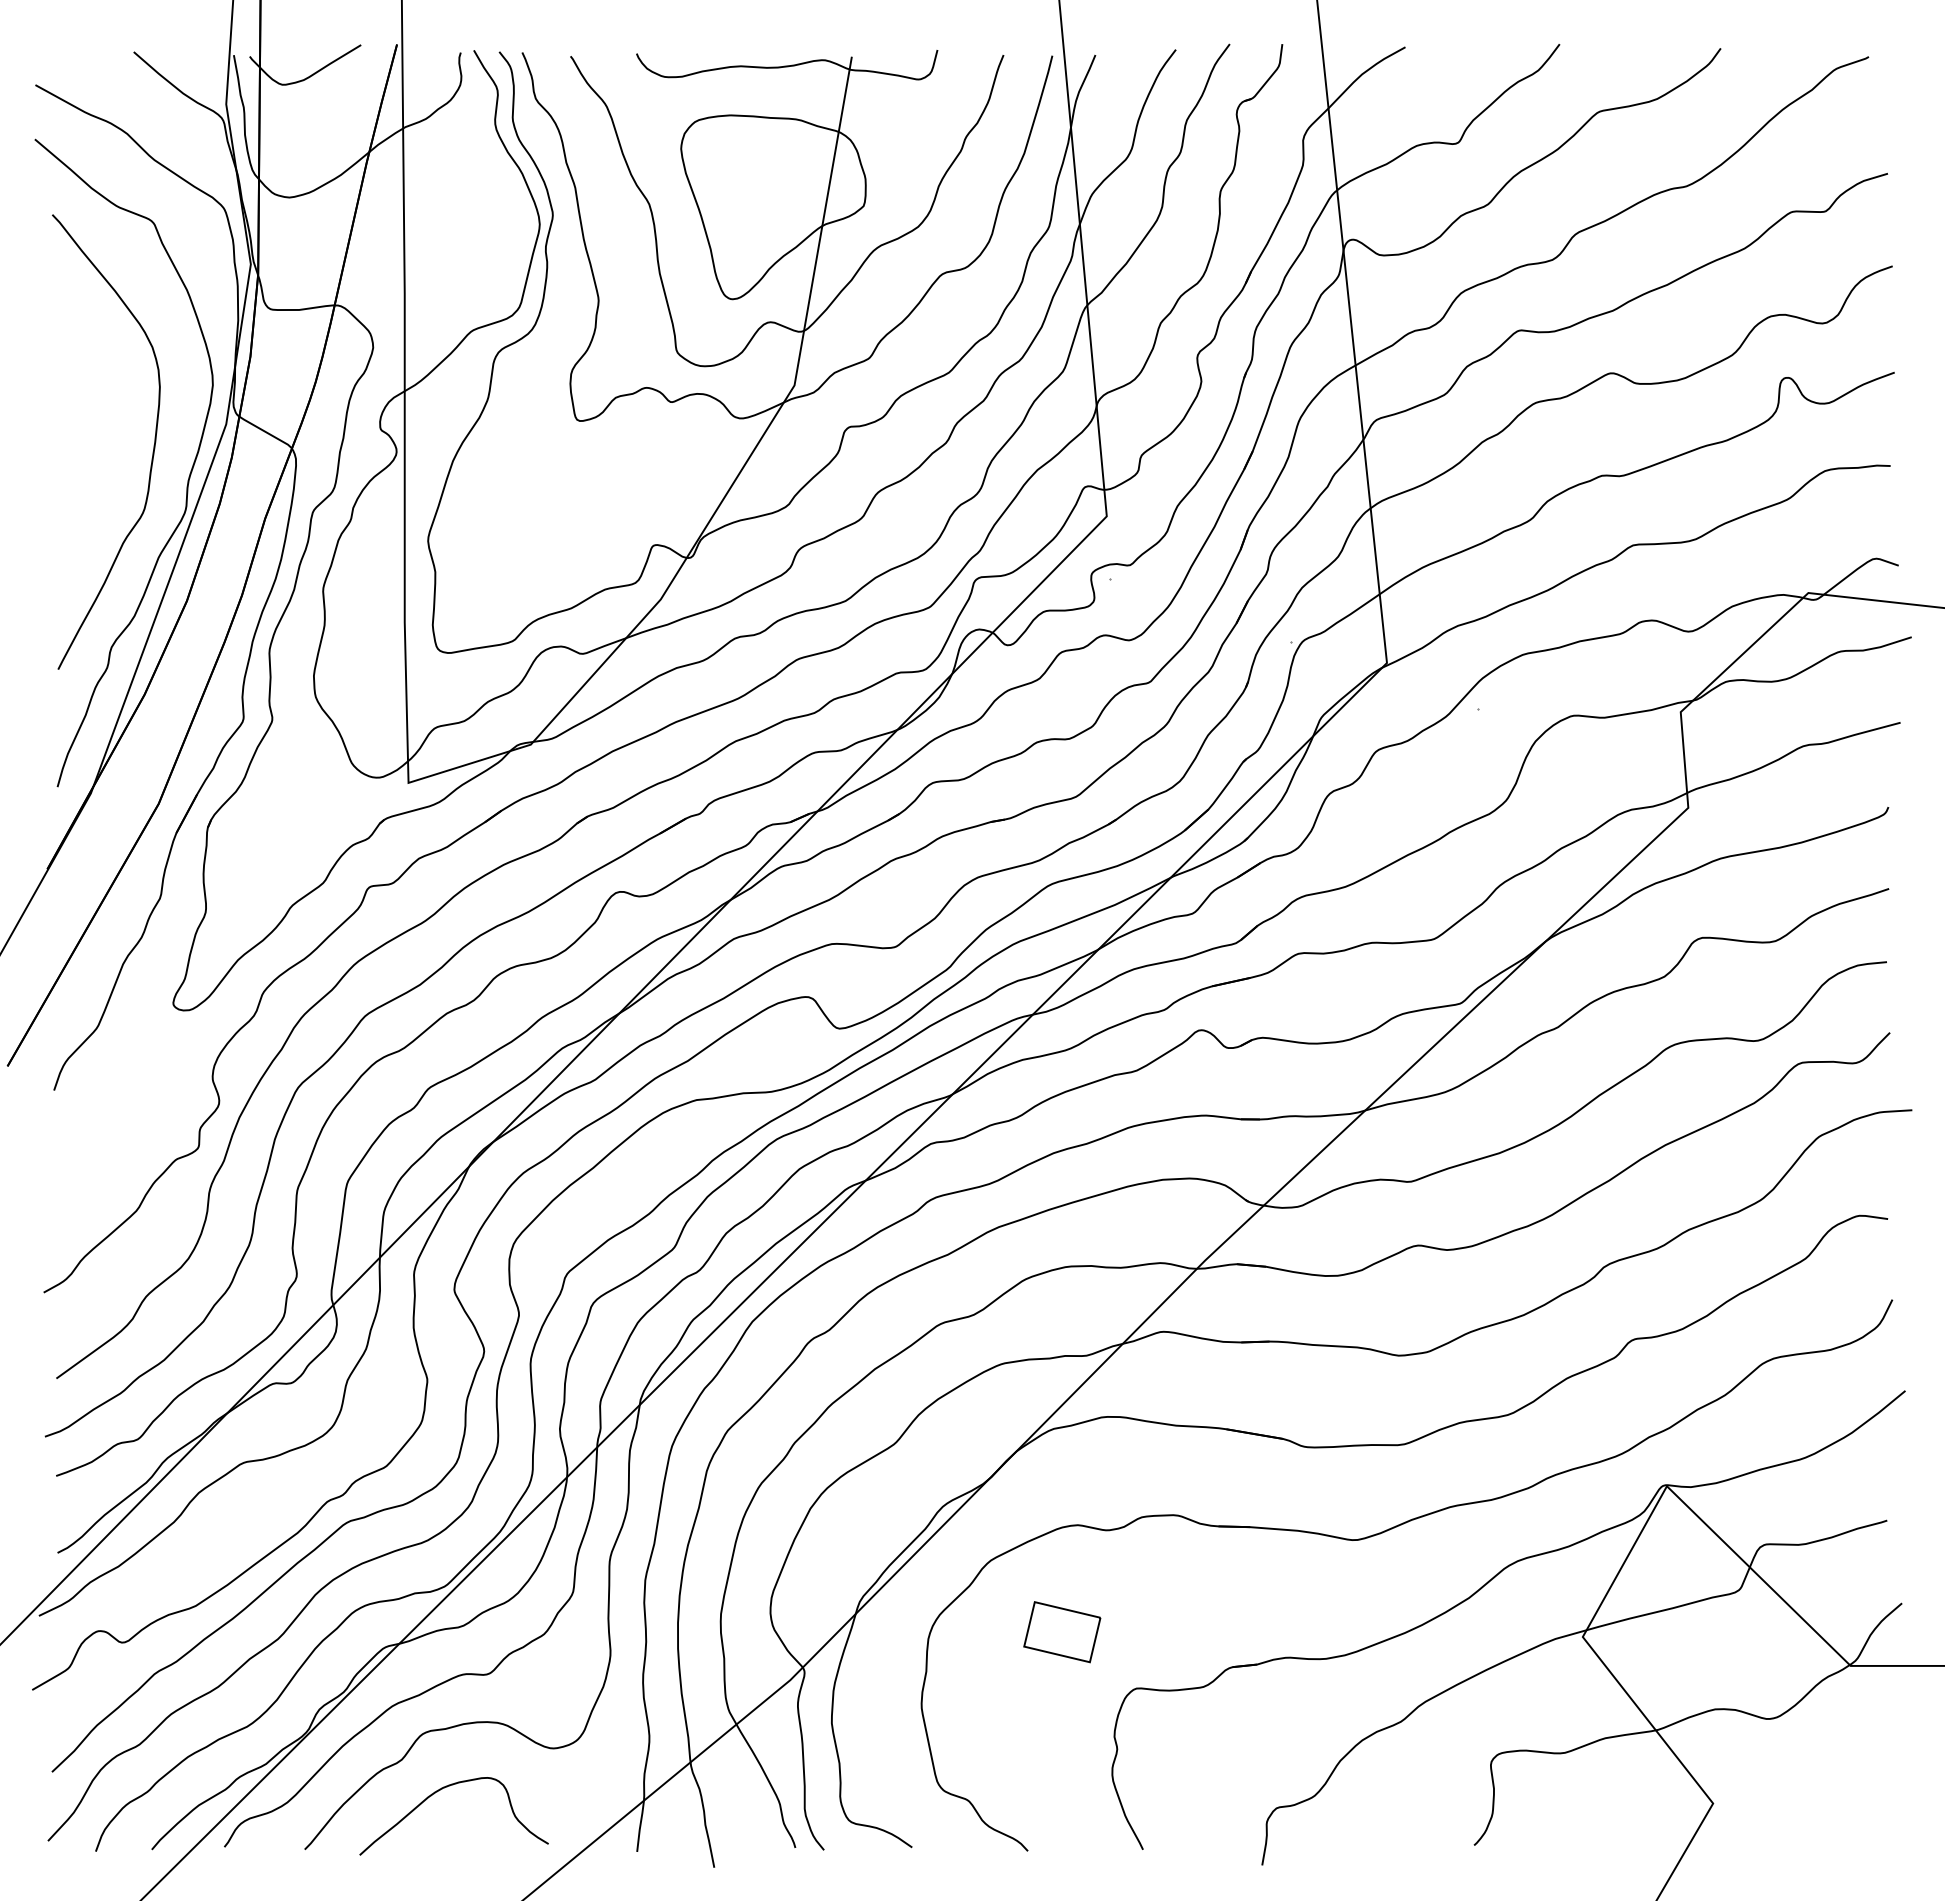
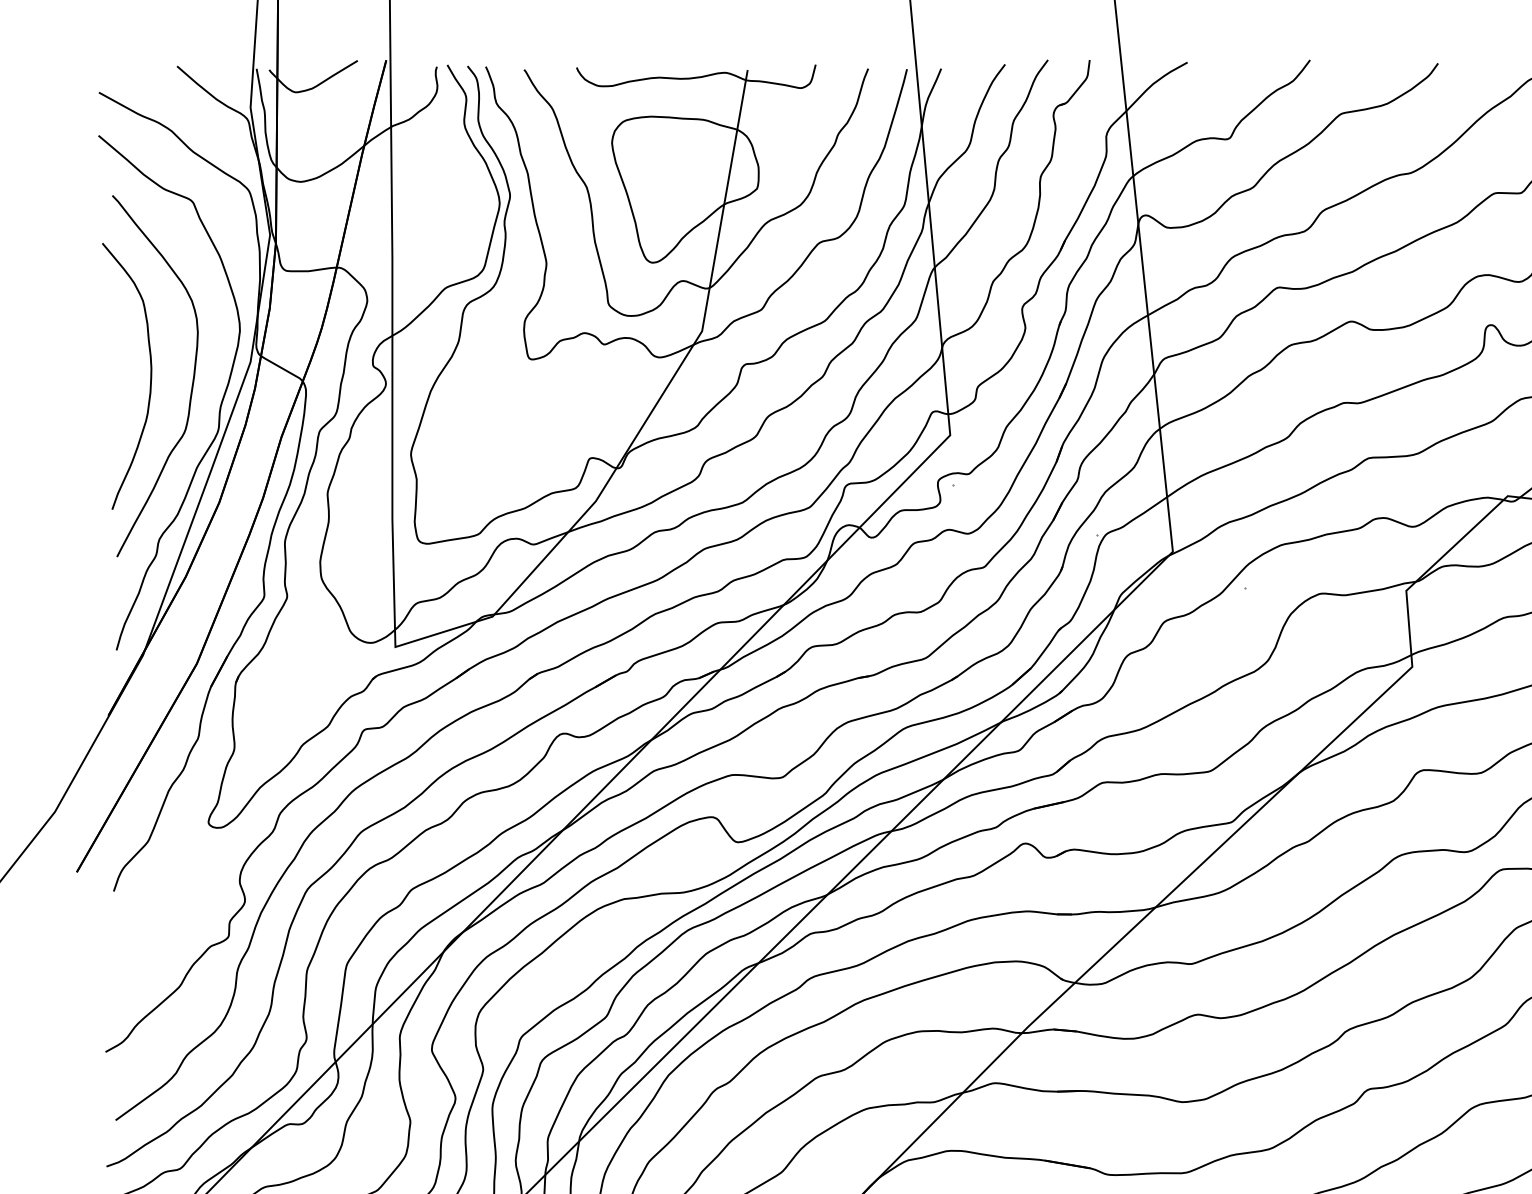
curve: (100, 442) -> (150, 376), added

